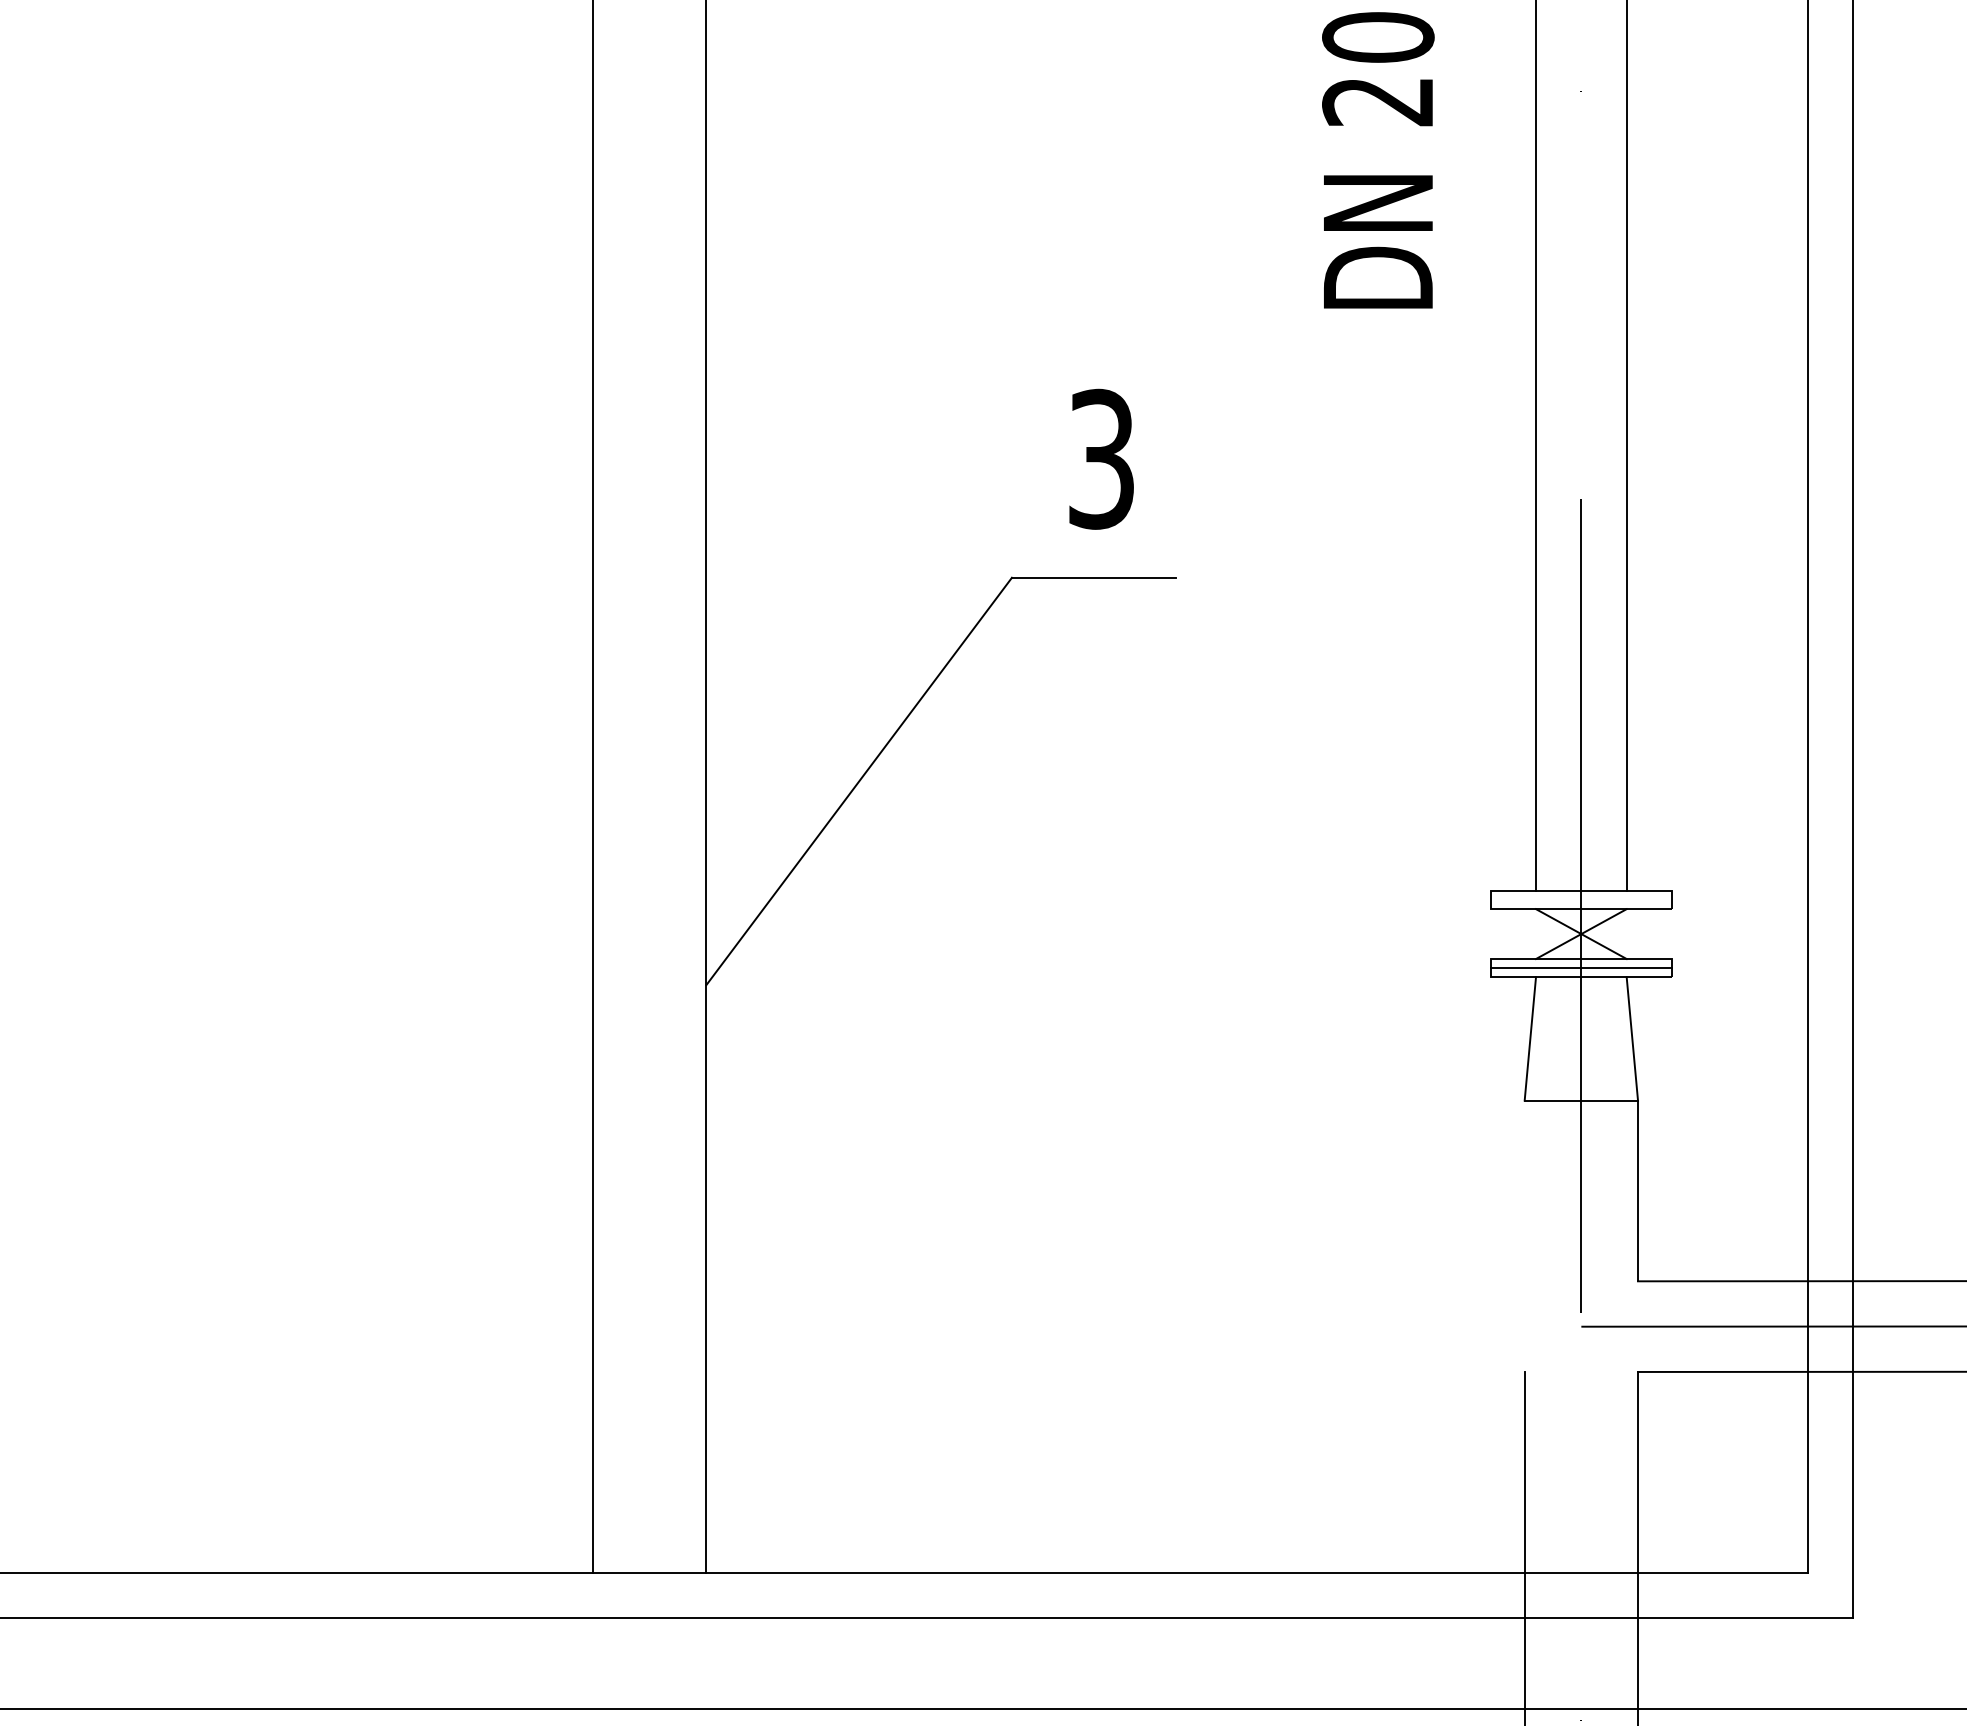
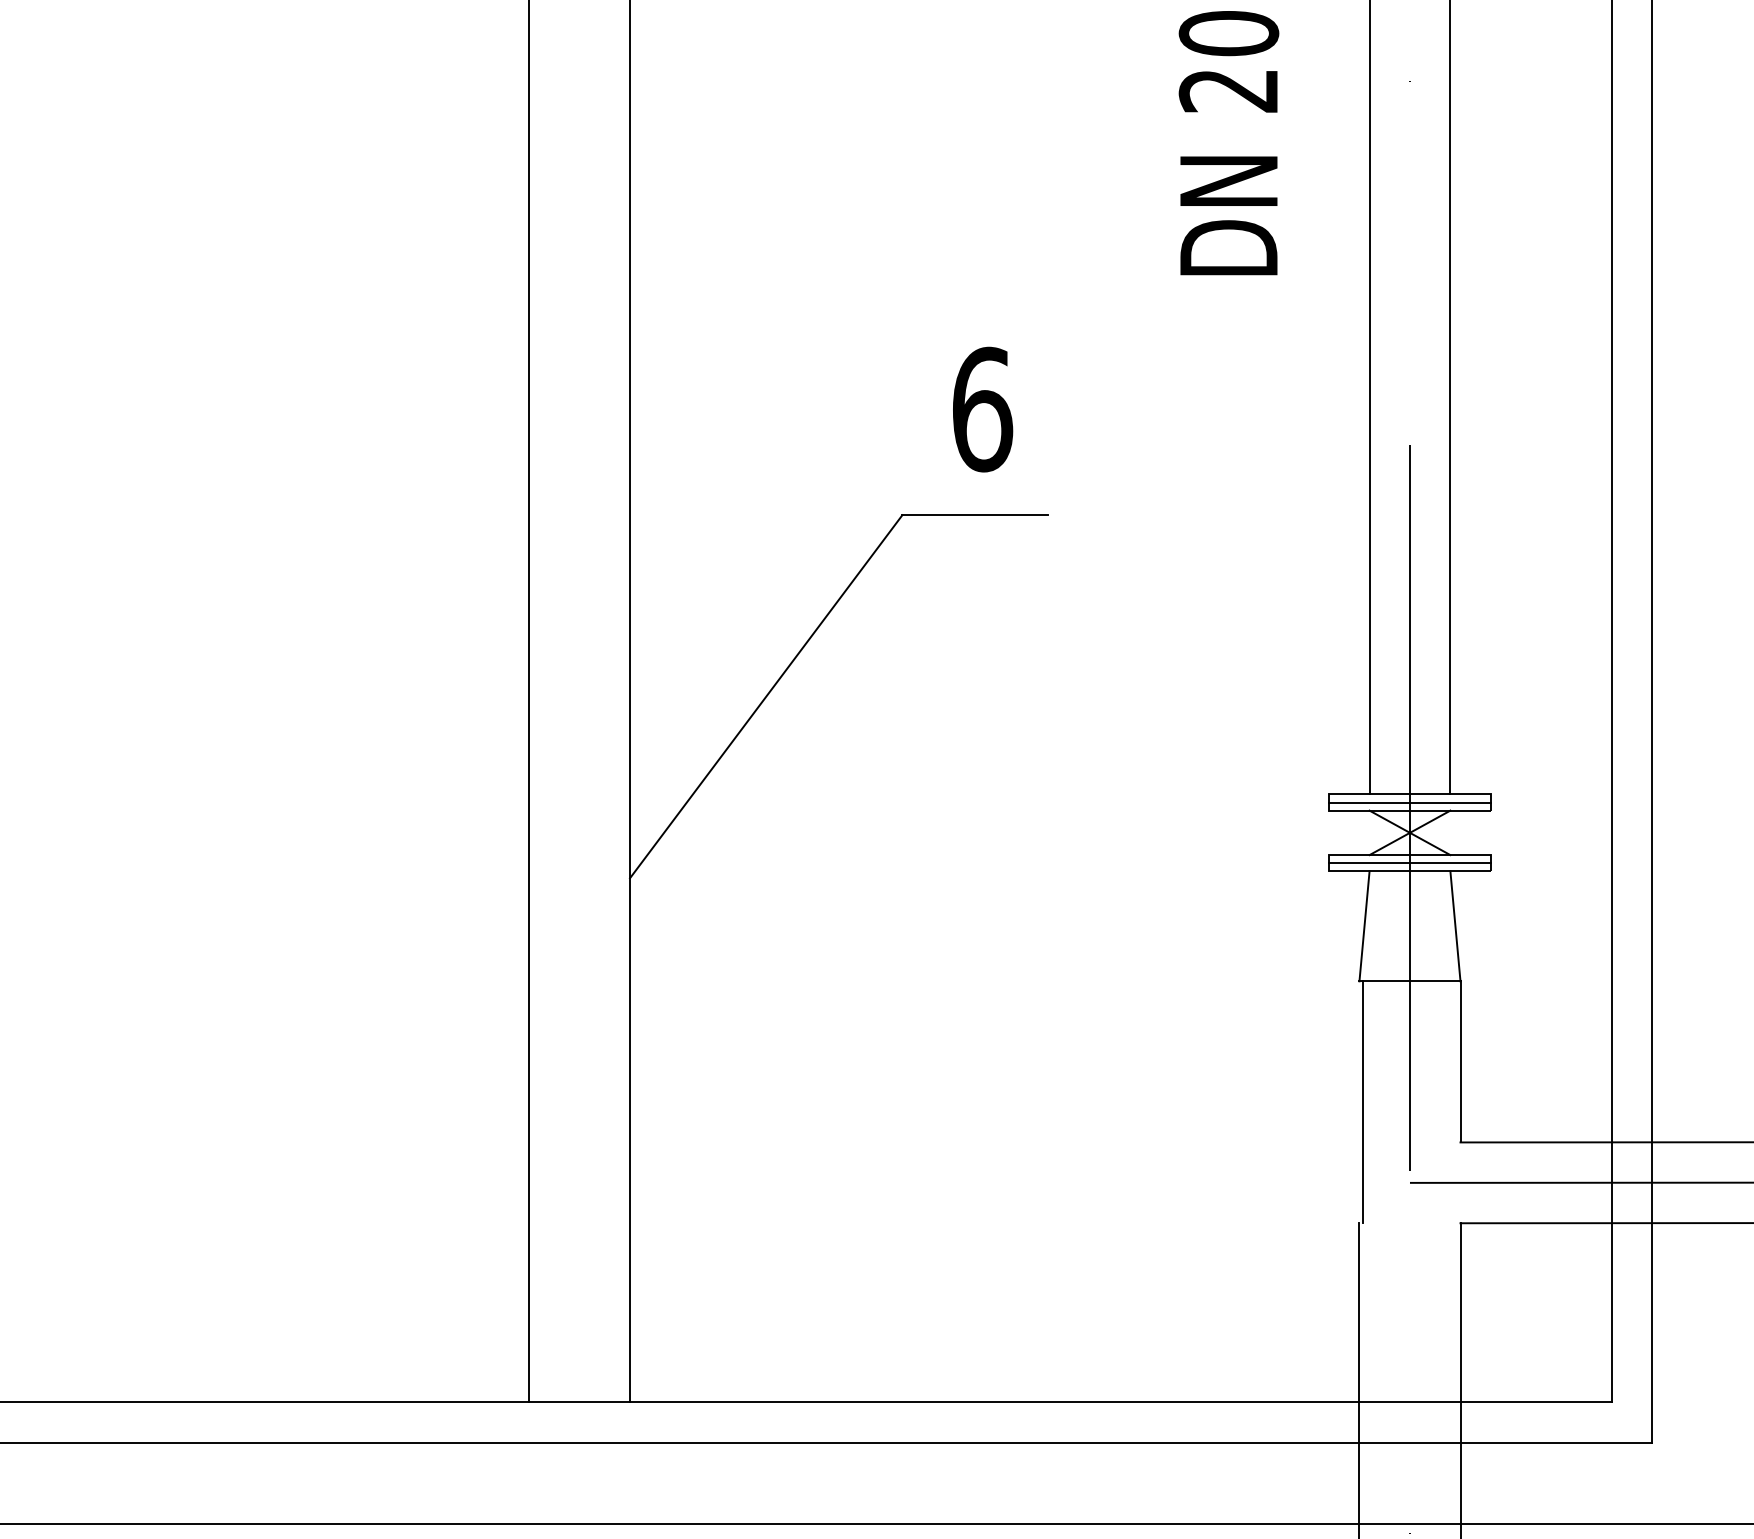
text: (1102, 458) -> (983, 408), 3 -> 6
line: (1581, 900) -> (1410, 802), added
line: (1529, 1236) -> (1363, 1102), added

